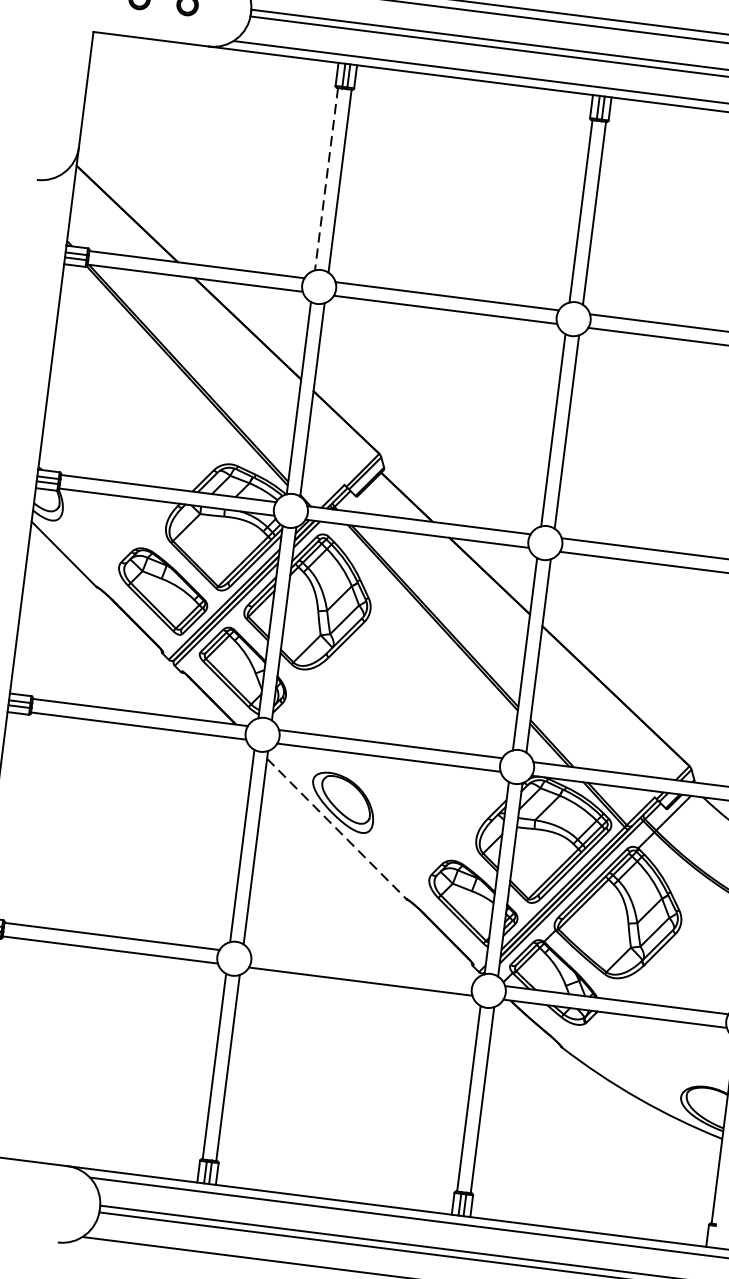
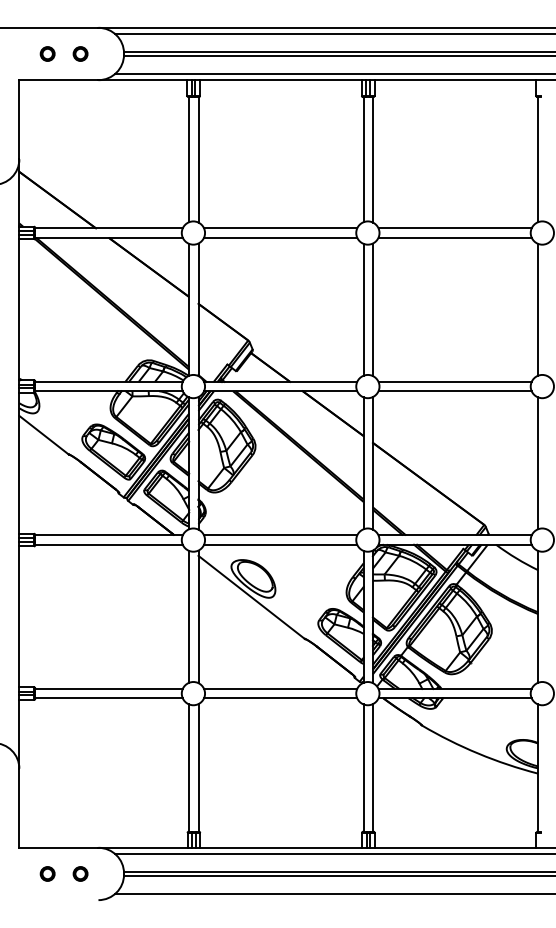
line: (327, 179) -> (189, 159), dashed -> solid
line: (336, 829) -> (251, 597), dashed -> solid
line: (362, 967) -> (280, 688), added
part: (36, 1200) -> (80, 873), added

